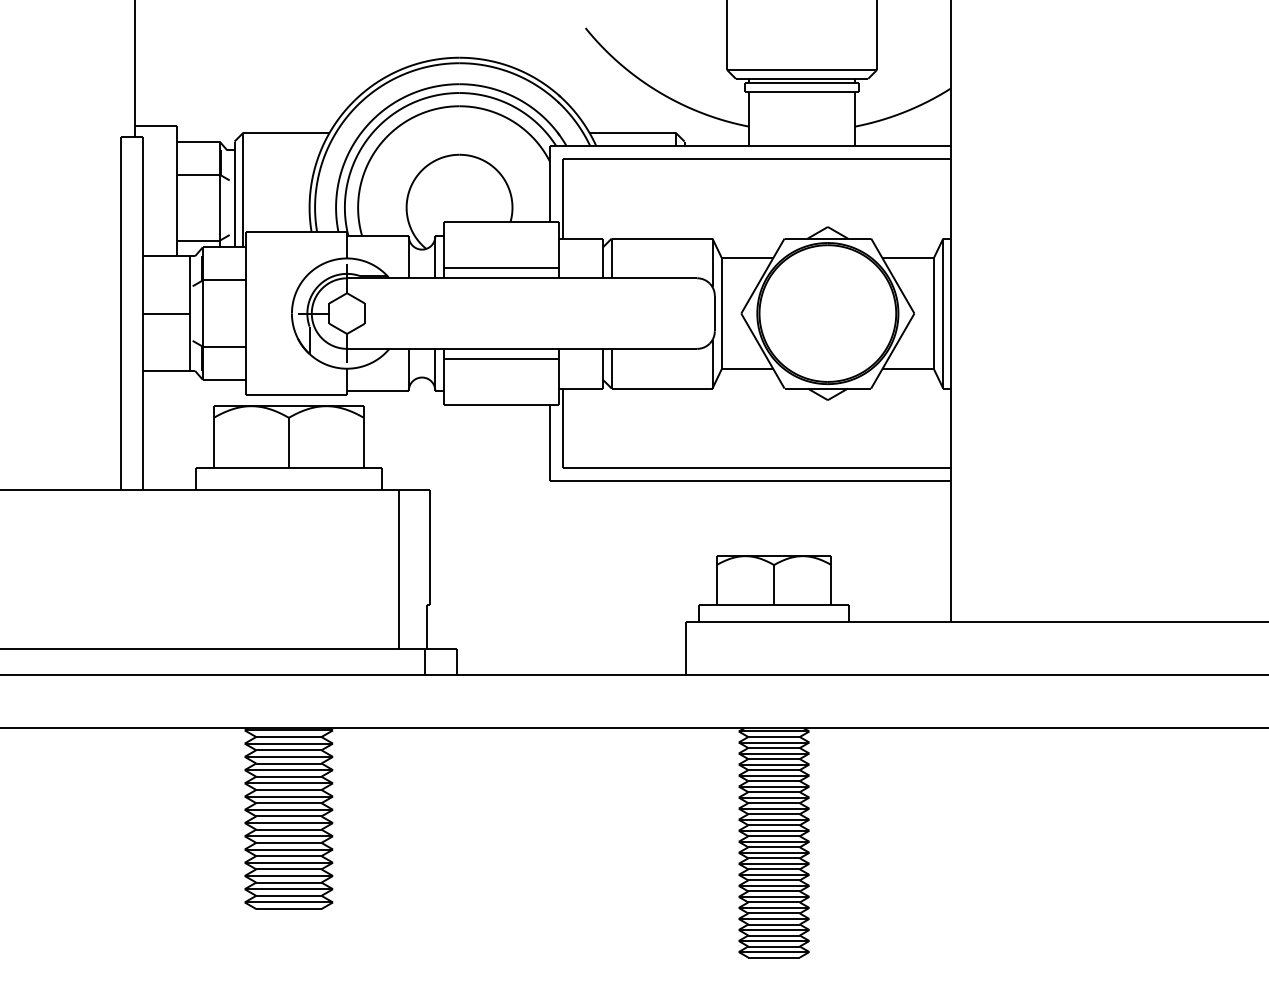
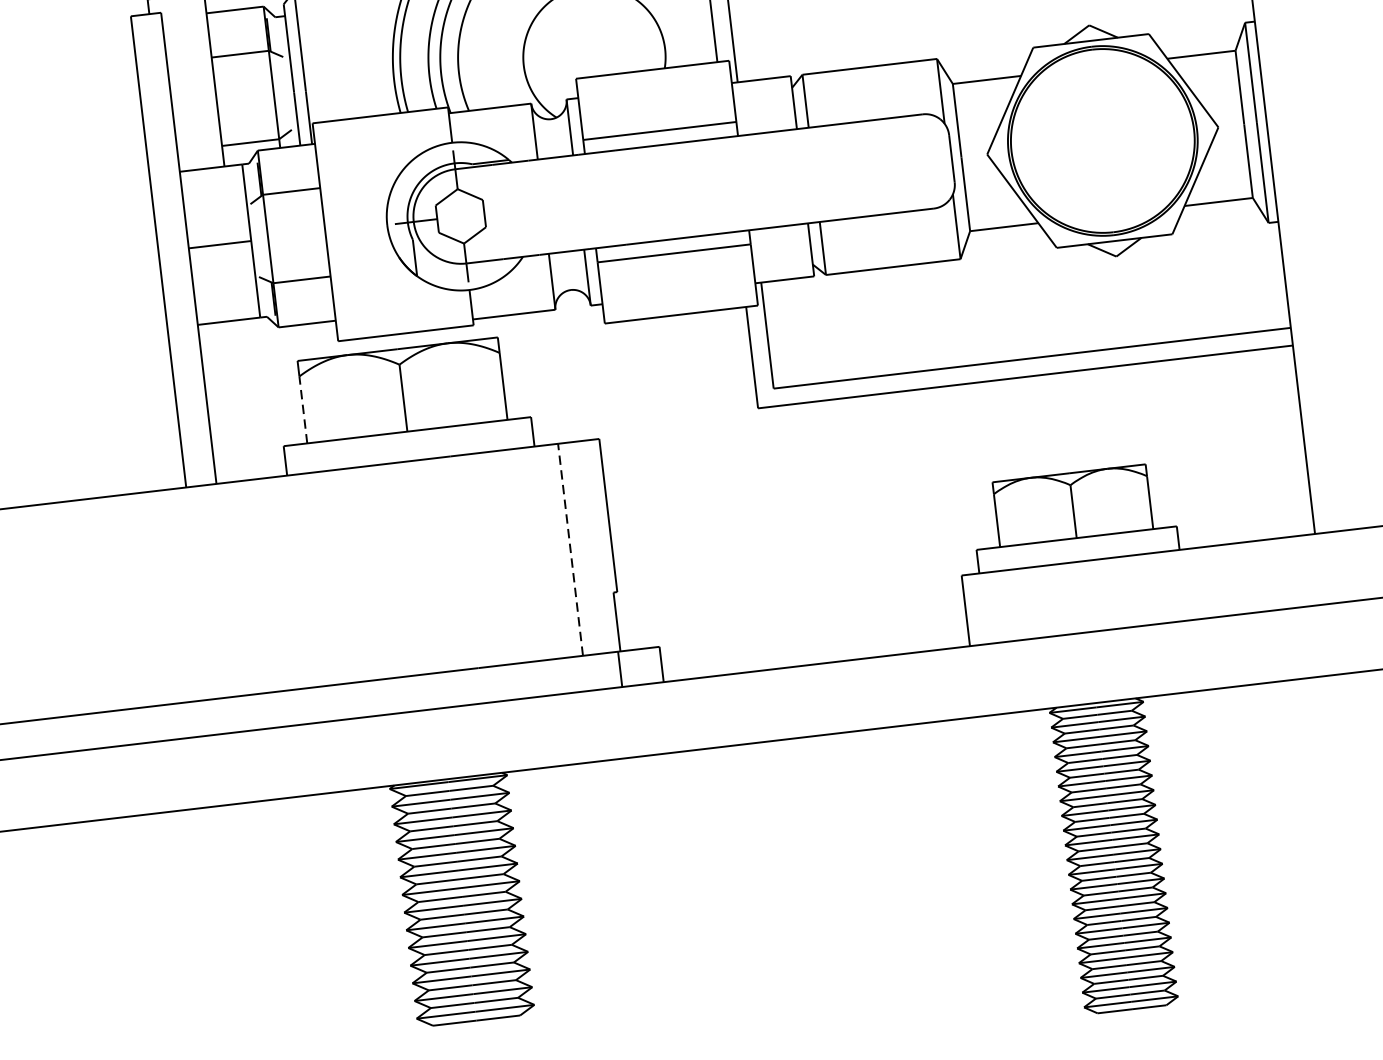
line: (213, 442) -> (302, 409), solid -> dashed
line: (399, 568) -> (570, 548), solid -> dashed

